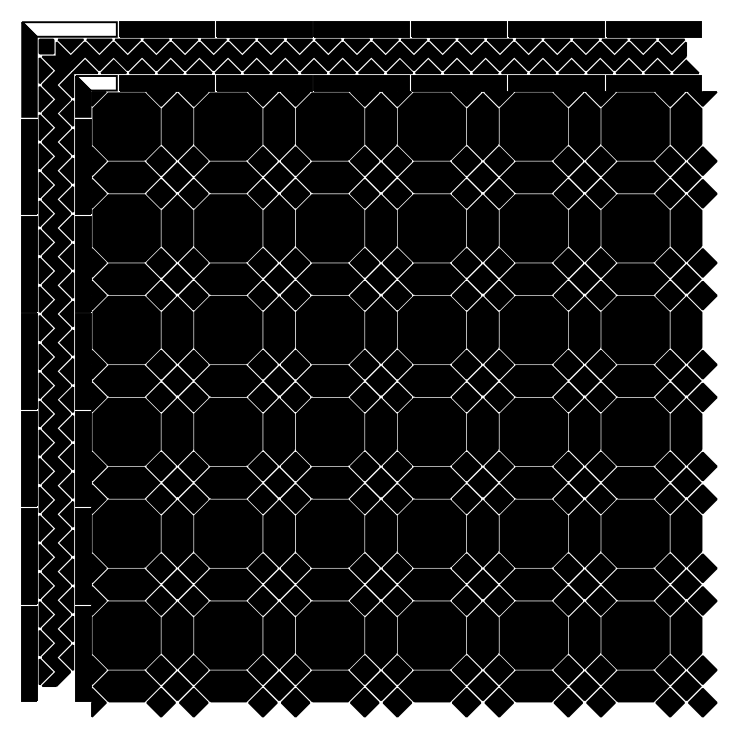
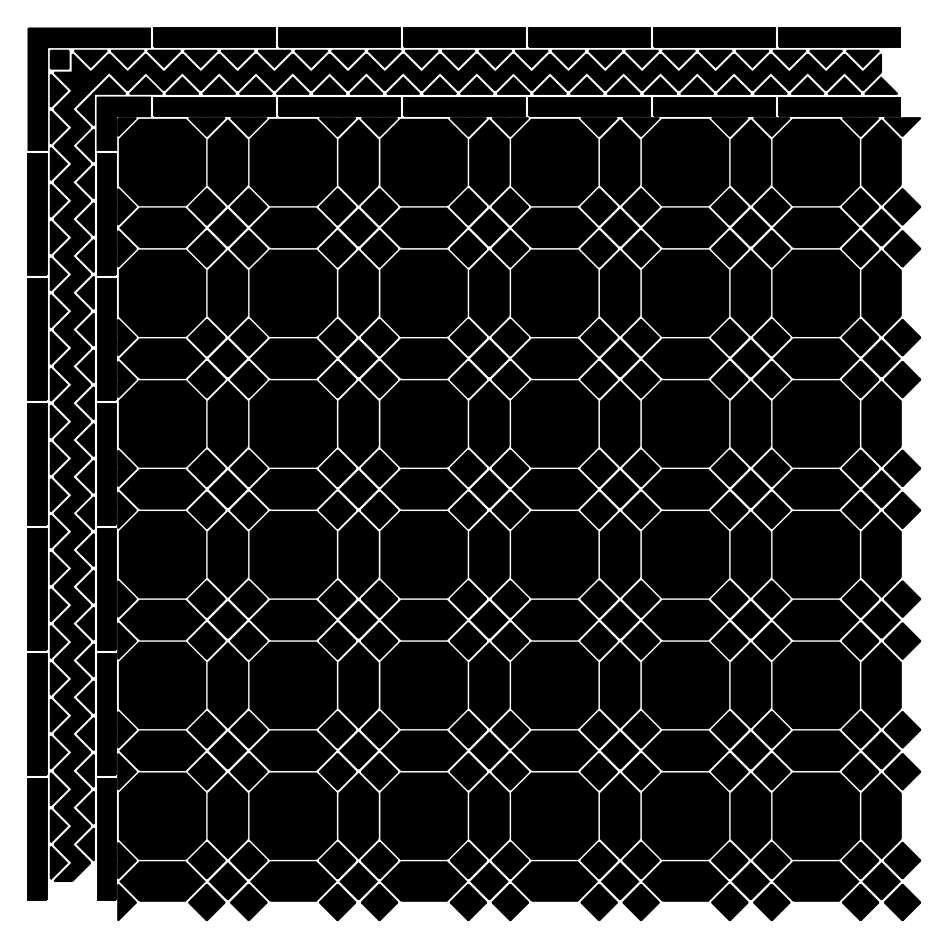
fill: (68, 29) -> (88, 37), added
fill: (96, 82) -> (123, 106), added

